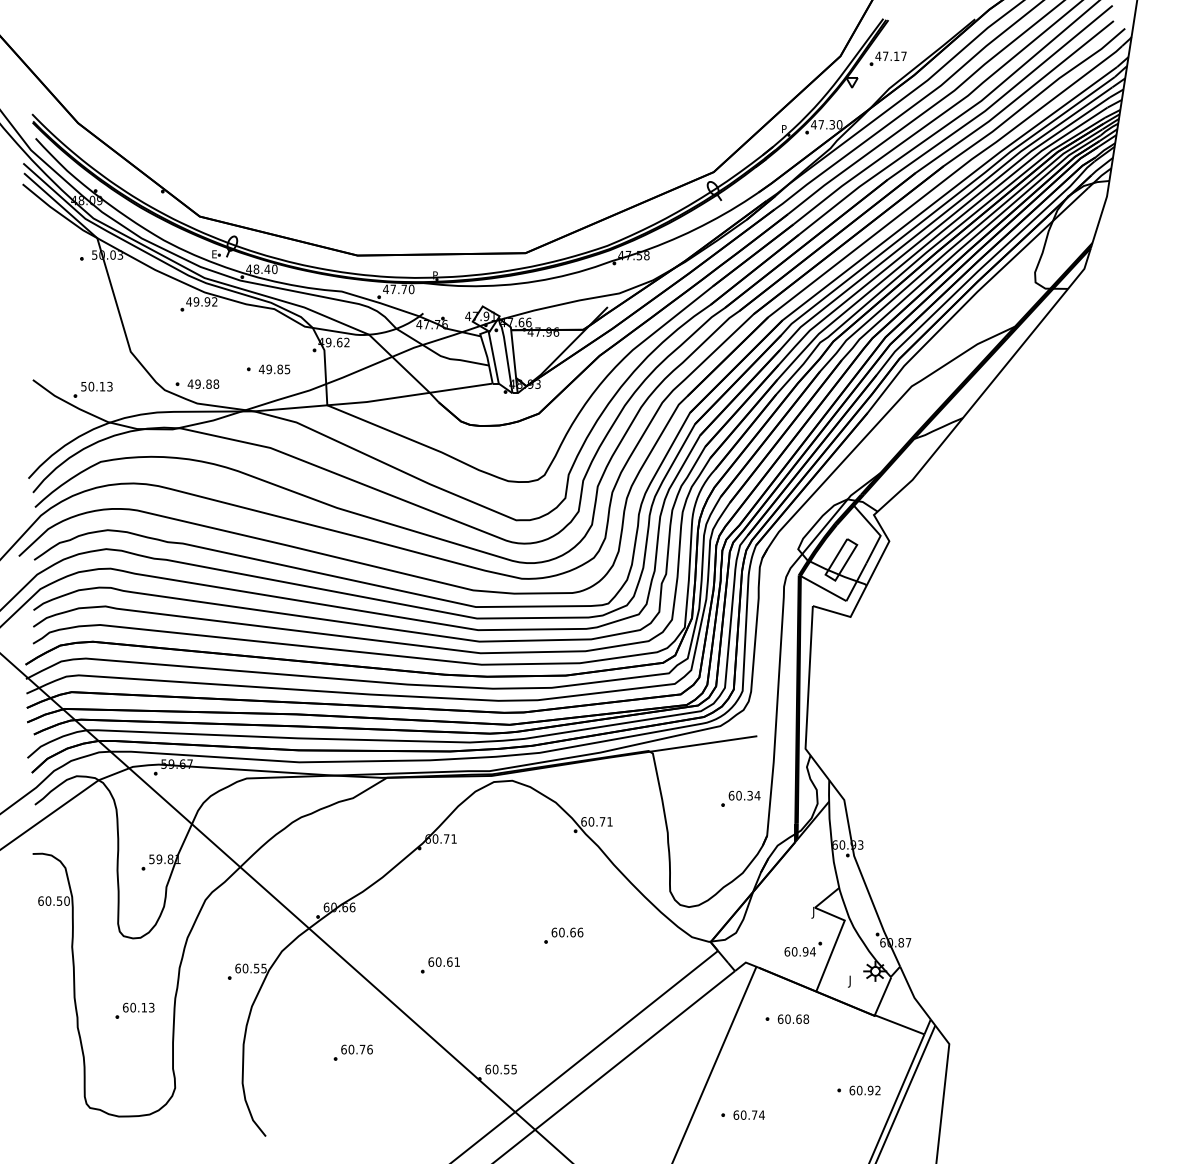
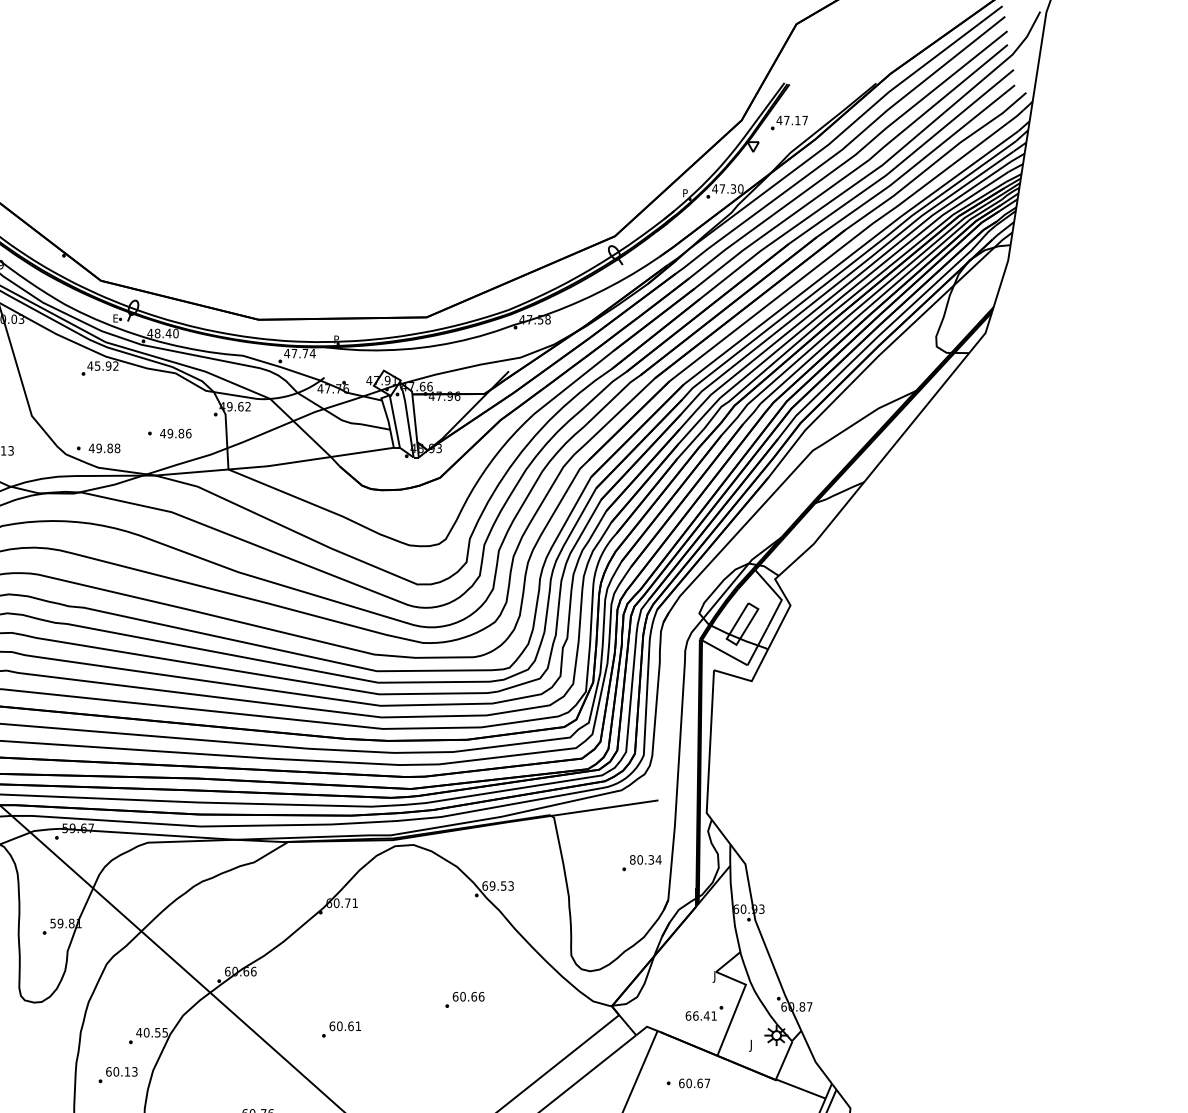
text: (411, 289) -> (312, 353), 47.70 -> 47.74
text: (196, 301) -> (97, 365), 49.92 -> 45.92
text: (287, 369) -> (188, 433), 49.85 -> 49.86
text: (731, 795) -> (632, 859), 60.34 -> 80.34
text: (600, 821) -> (501, 885), 60.71 -> 69.53
text: (803, 951) -> (704, 1015), 60.94 -> 66.41
text: (238, 968) -> (139, 1032), 60.55 -> 40.55
part: (134, 1010) -> (117, 1074), moved
text: (806, 1018) -> (707, 1082), 60.68 -> 60.67

